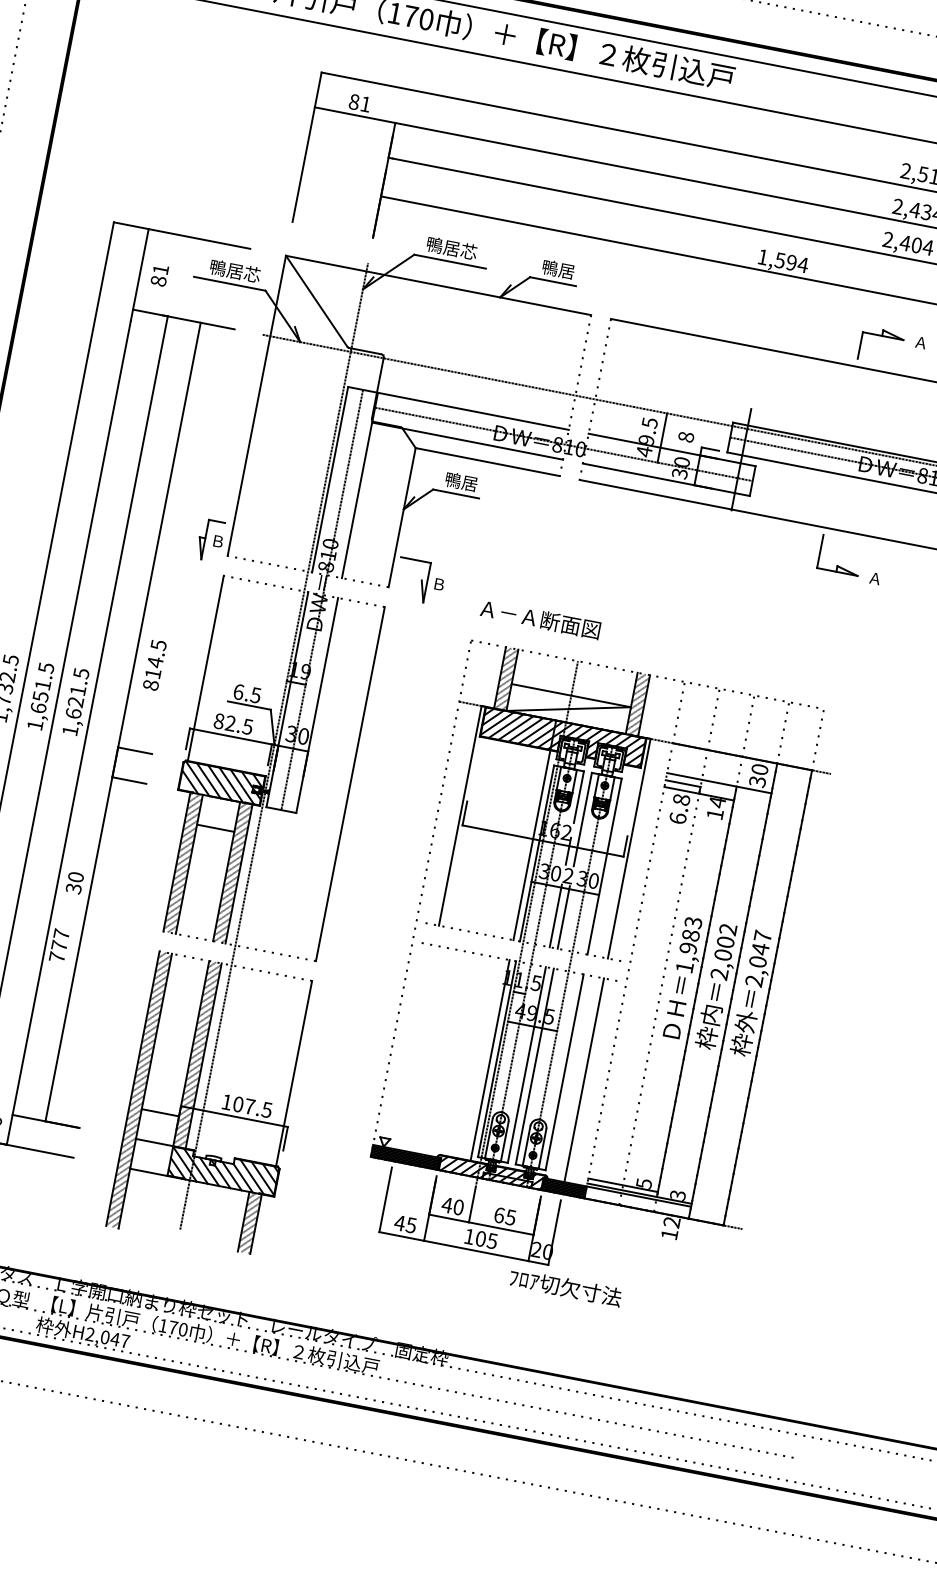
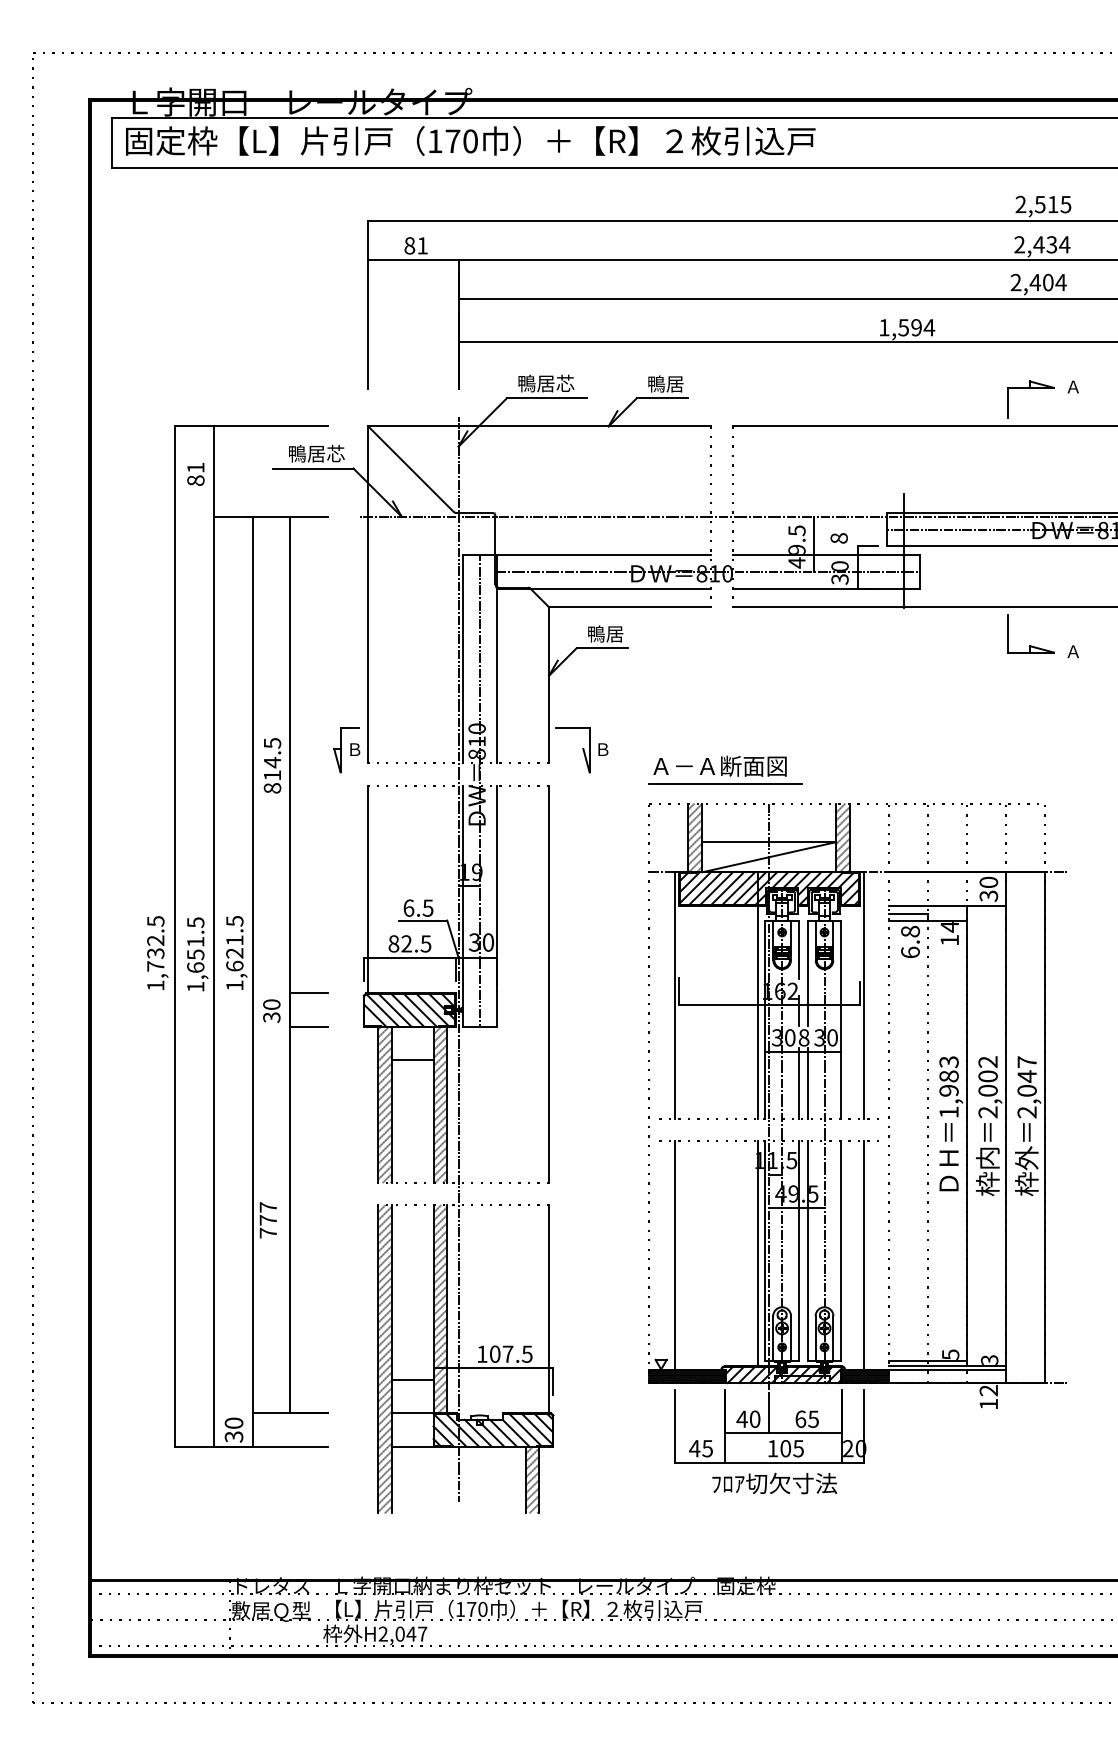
text: (159, 274) -> (195, 473), moved
line: (542, 635) -> (725, 783), added
text: (154, 664) -> (272, 765), moved
text: (567, 875) -> (803, 1037), 2 -> 8
text: (74, 882) -> (271, 1010), moved
line: (415, 1047) -> (674, 1255), added
text: (565, 1287) -> (774, 1483), moved

